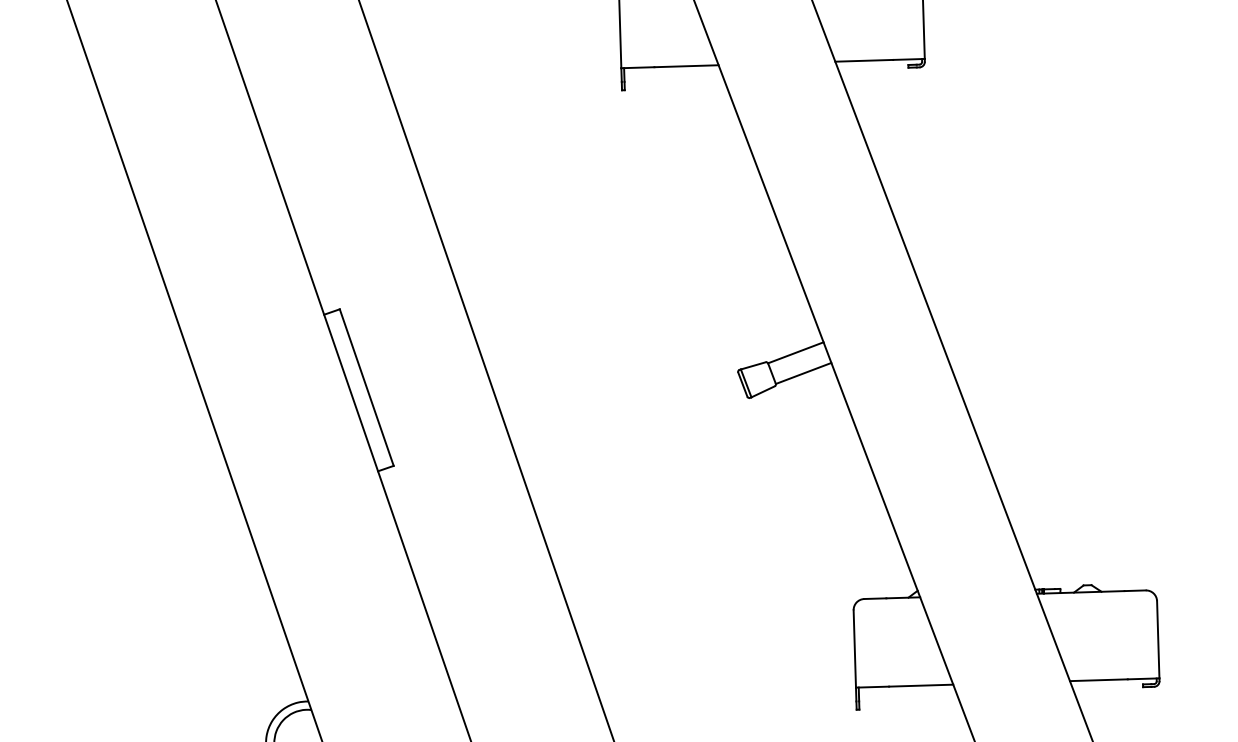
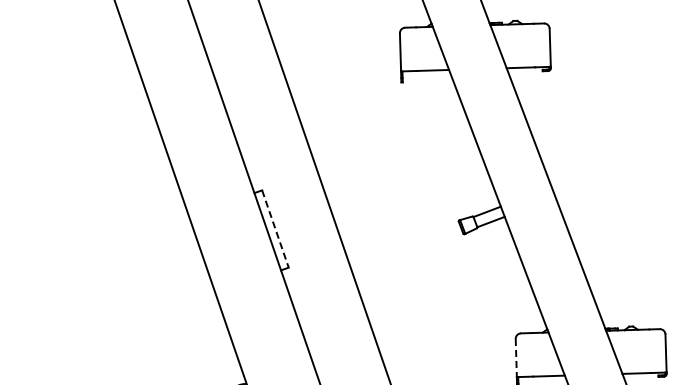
line: (366, 388) -> (275, 229), solid -> dashed
line: (855, 649) -> (516, 358), solid -> dashed

